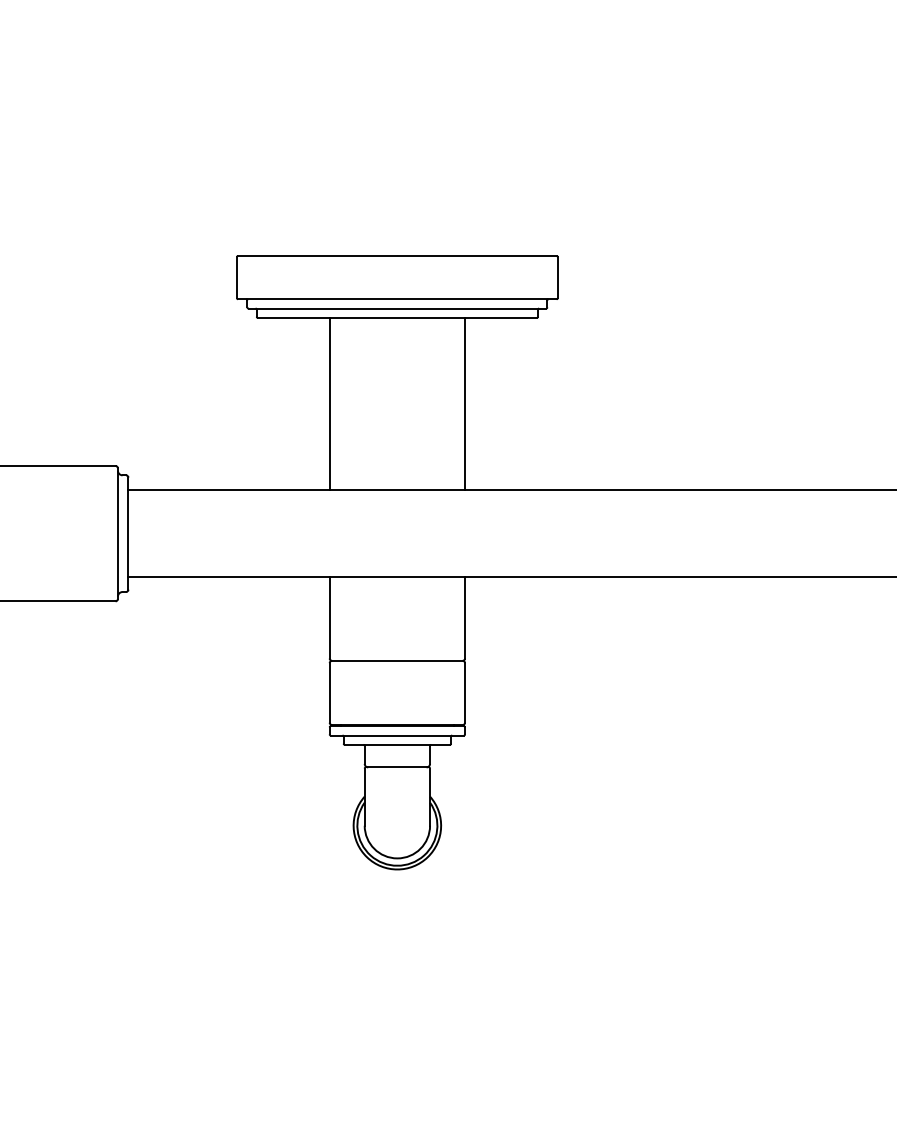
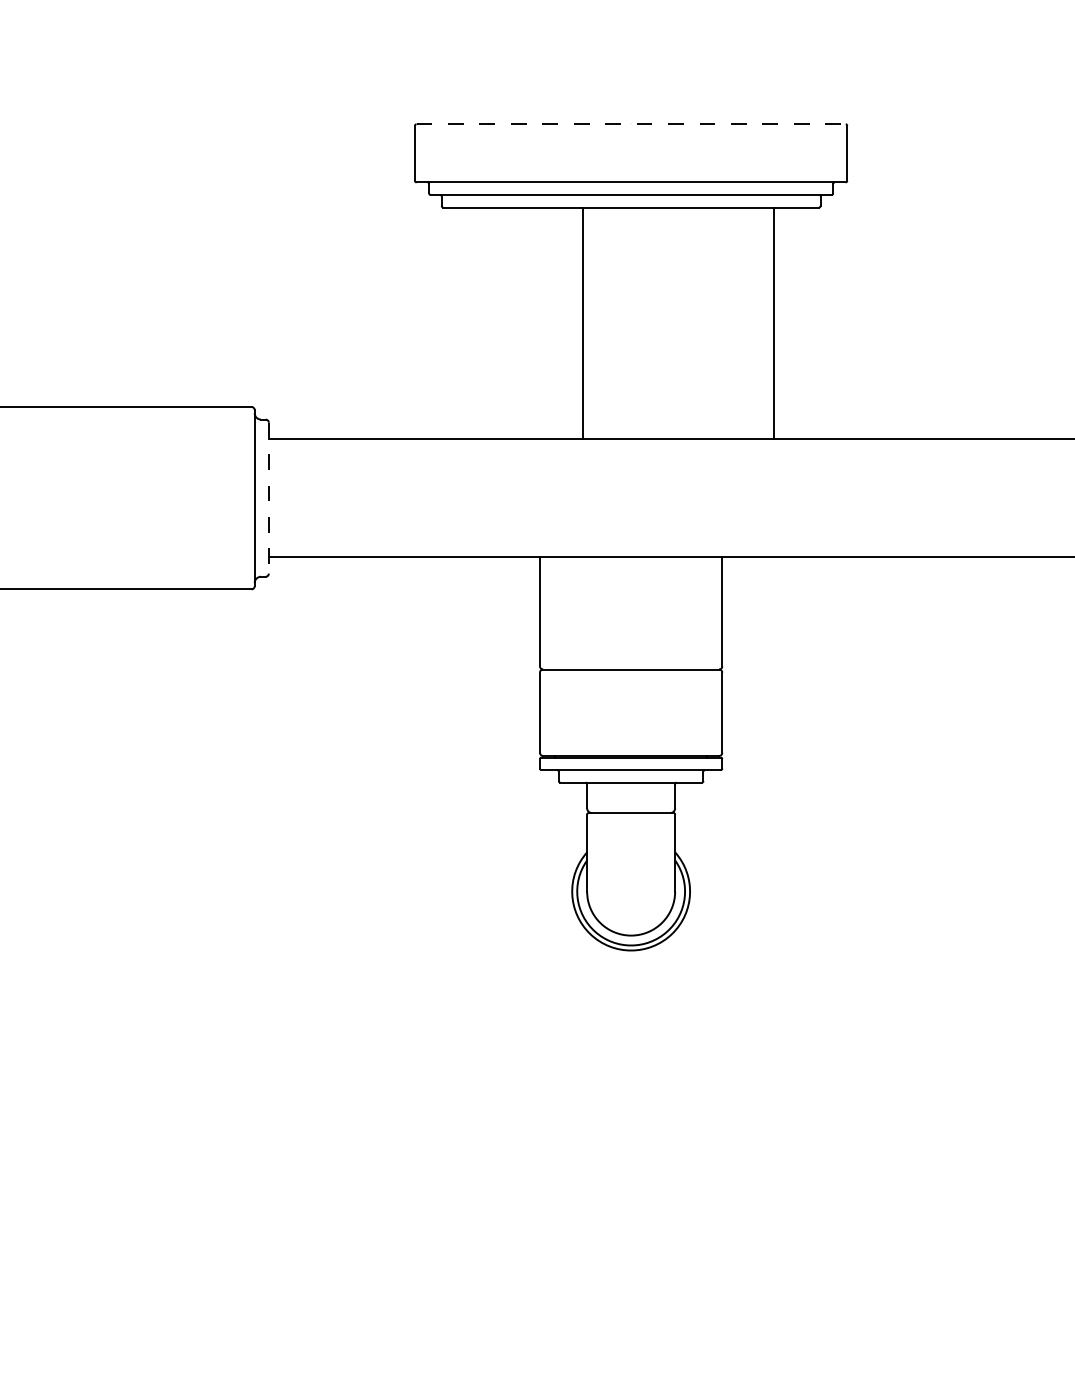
line: (397, 256) -> (631, 124), solid -> dashed
line: (329, 403) -> (582, 322), moved
line: (465, 403) -> (774, 322), moved
line: (128, 534) -> (268, 499), solid -> dashed

